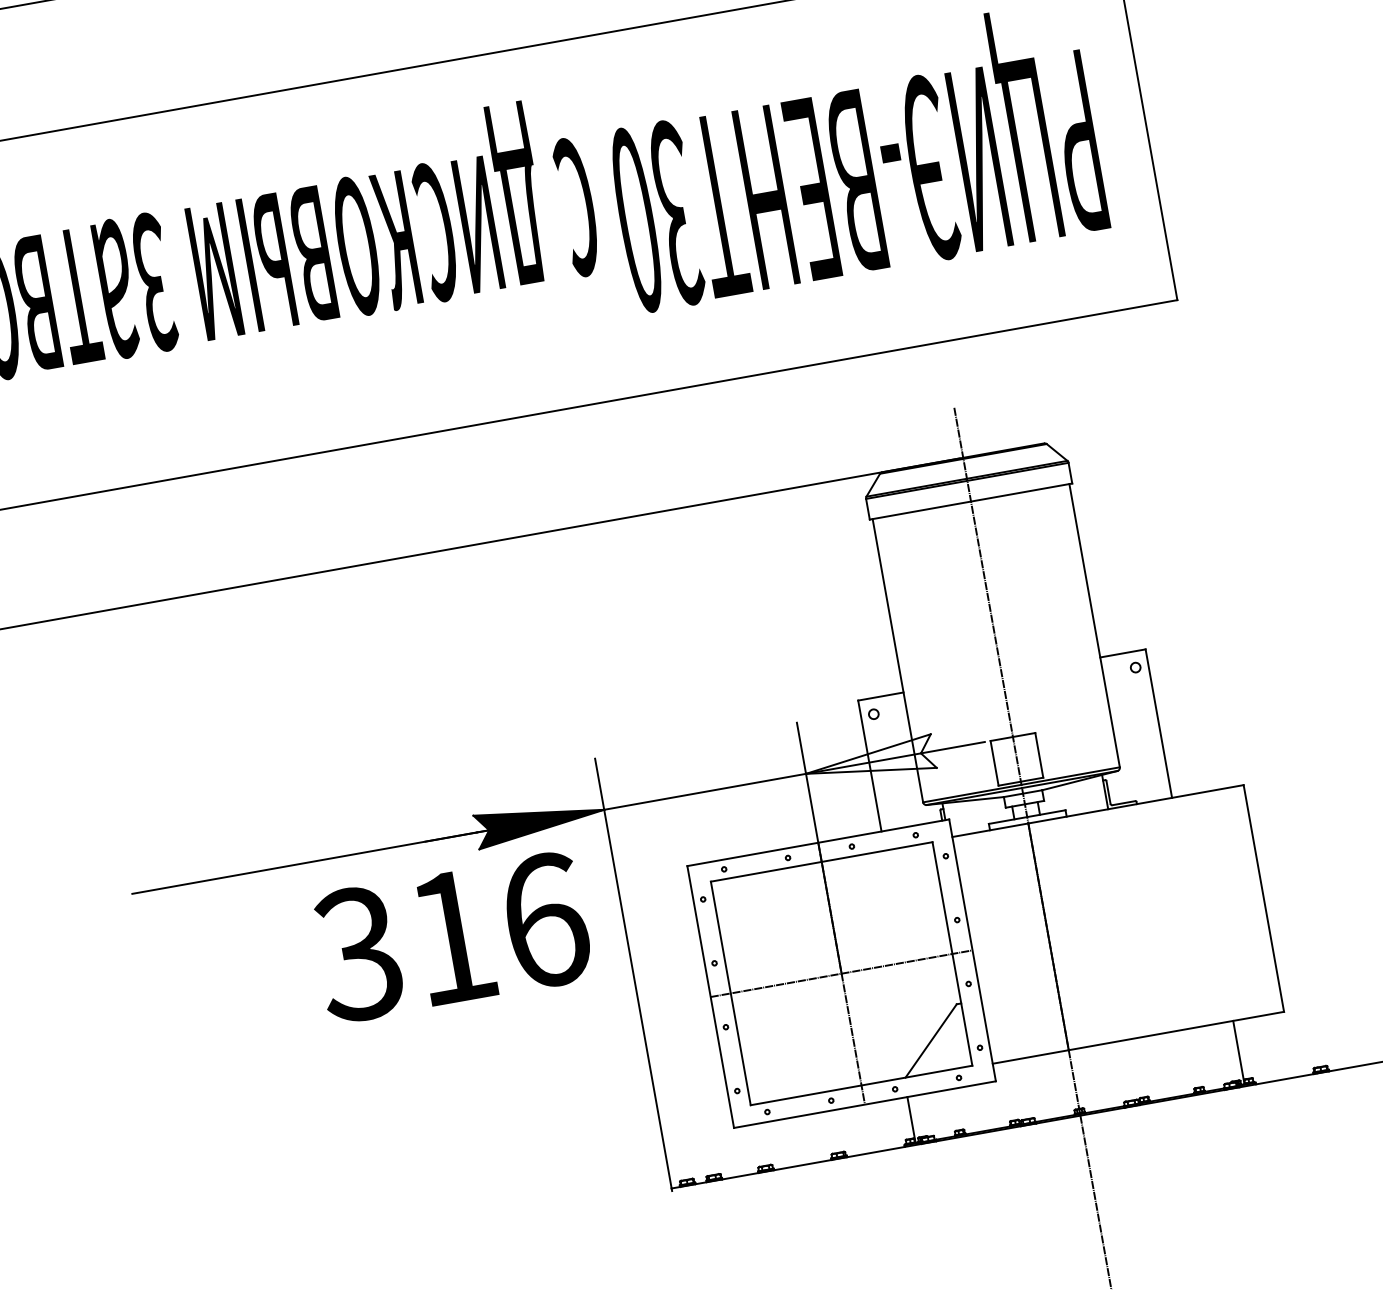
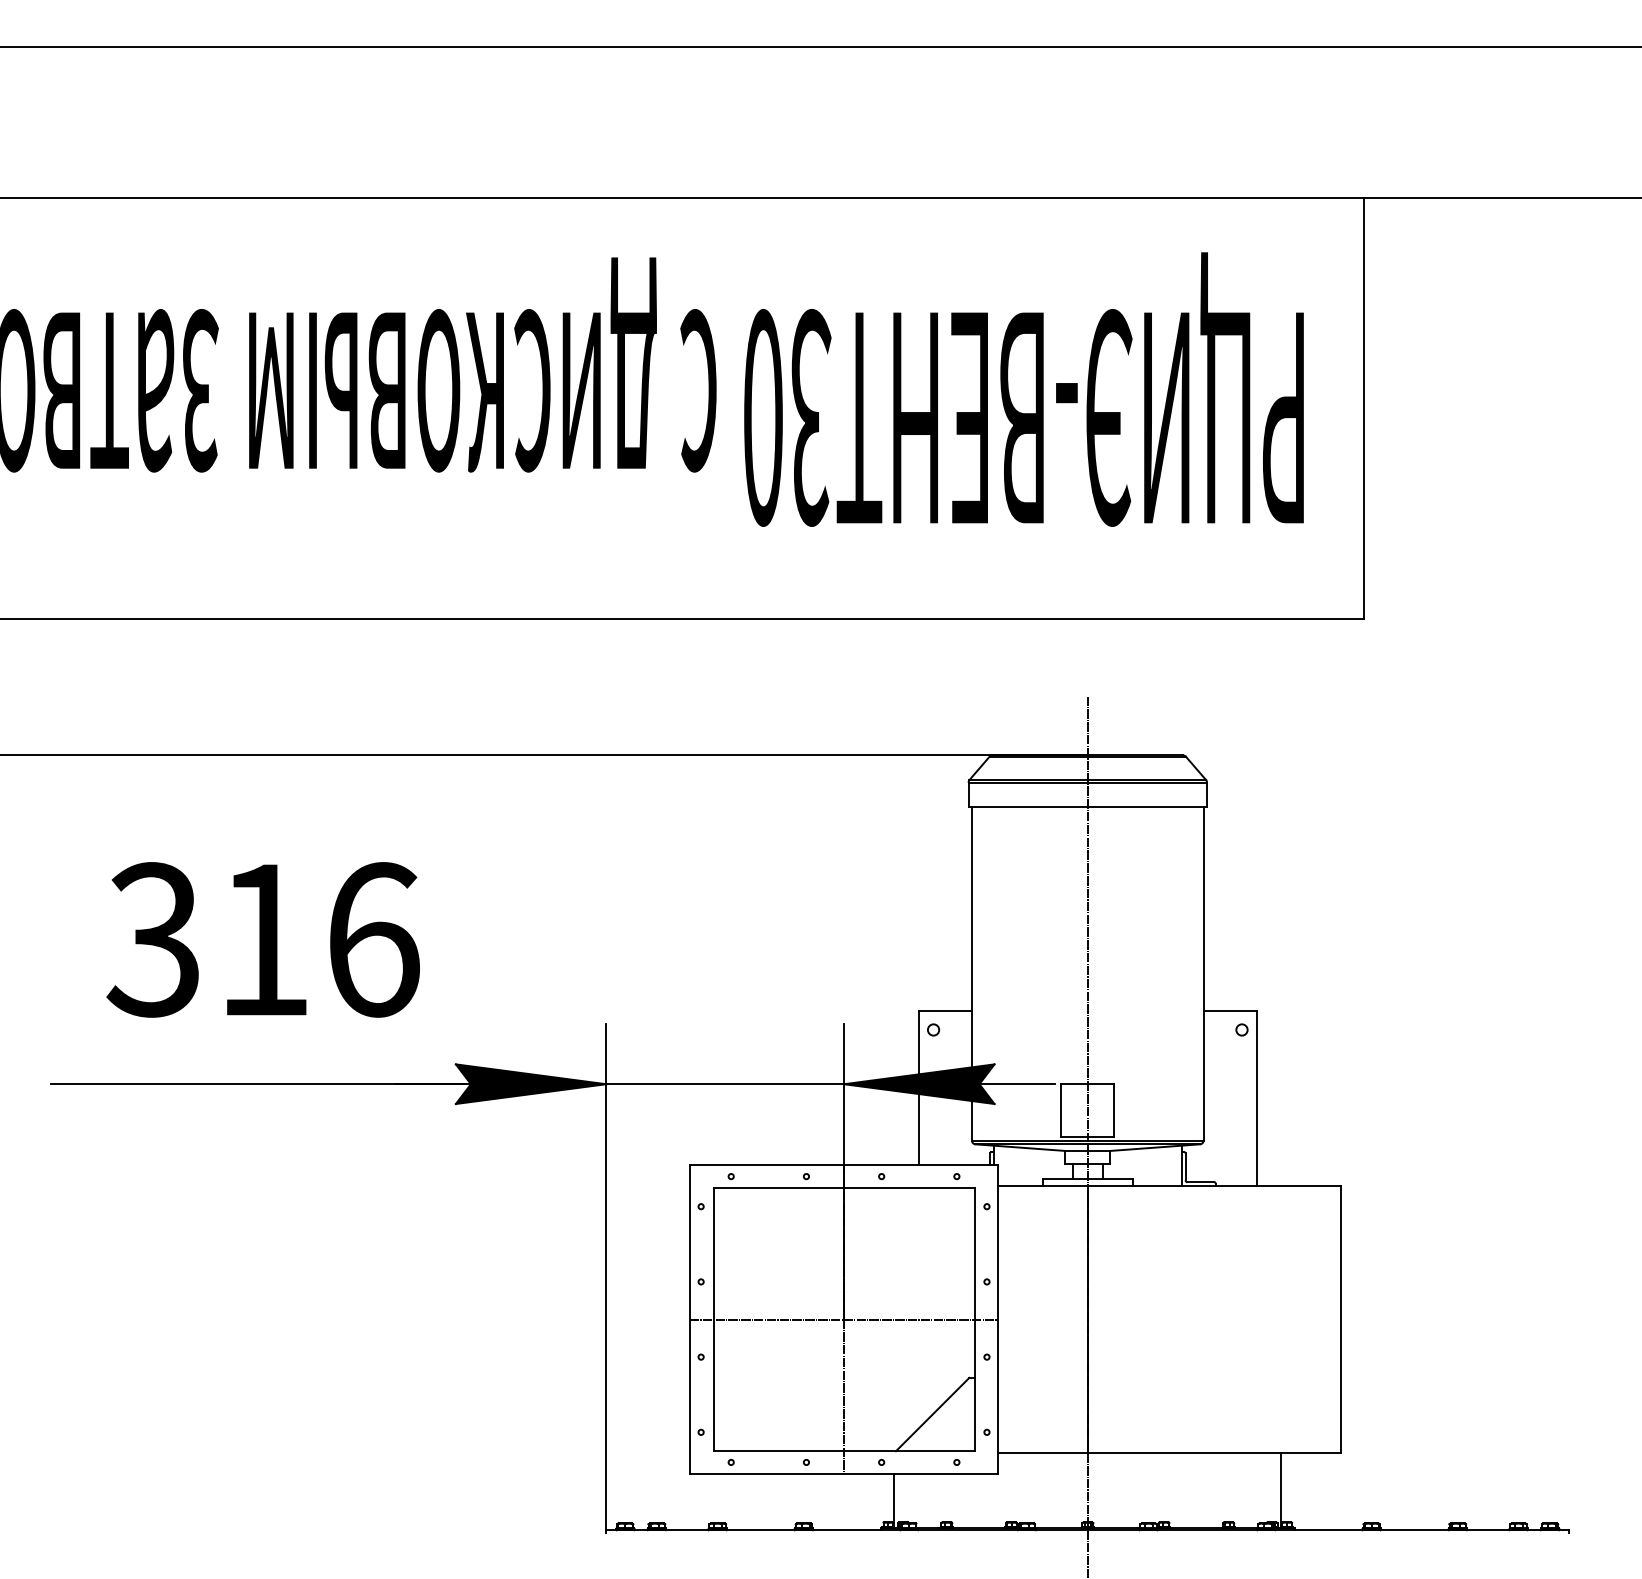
fill: (870, 762) -> (919, 1084), added
text: (450, 937) -> (262, 939), moved

